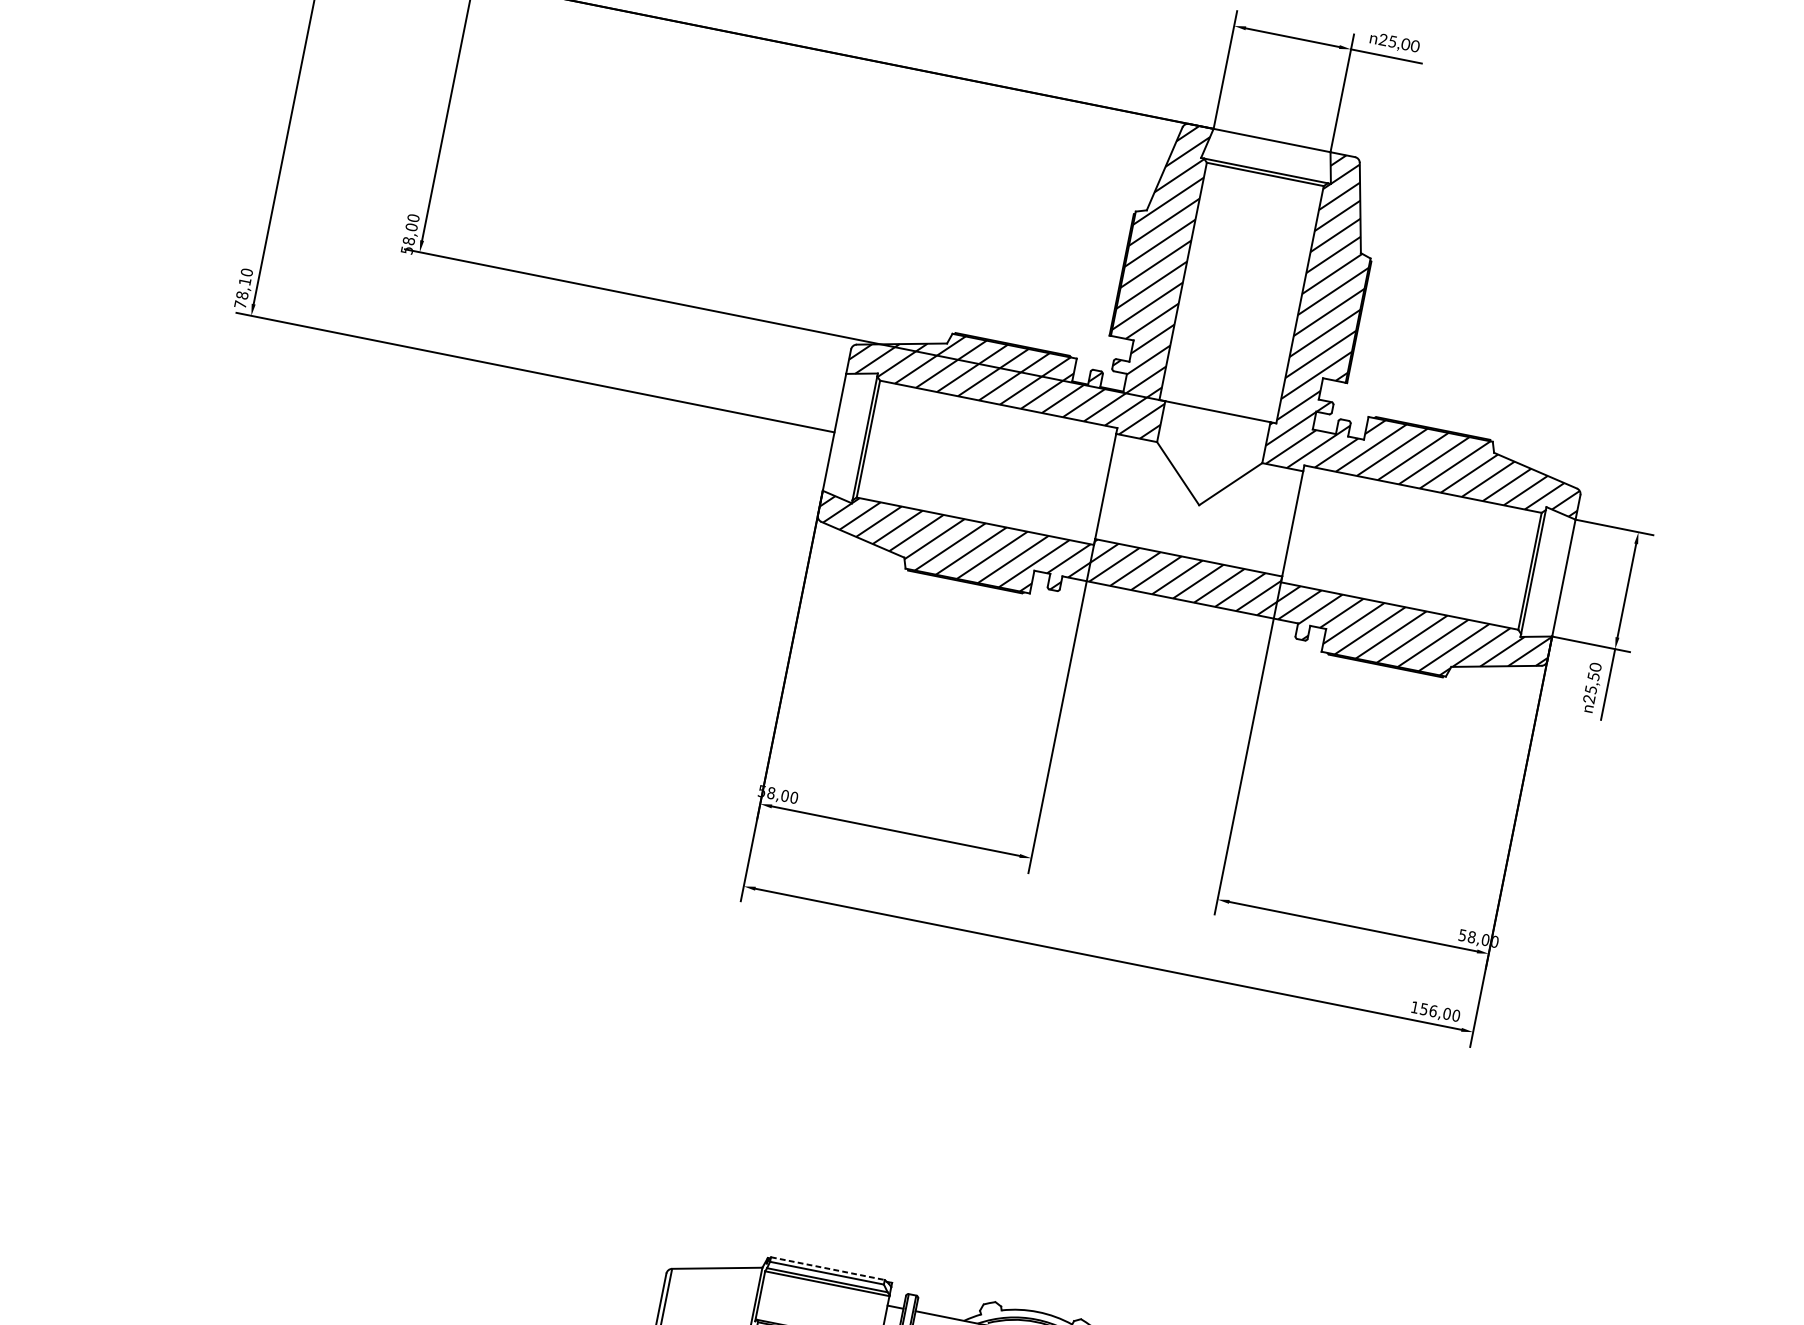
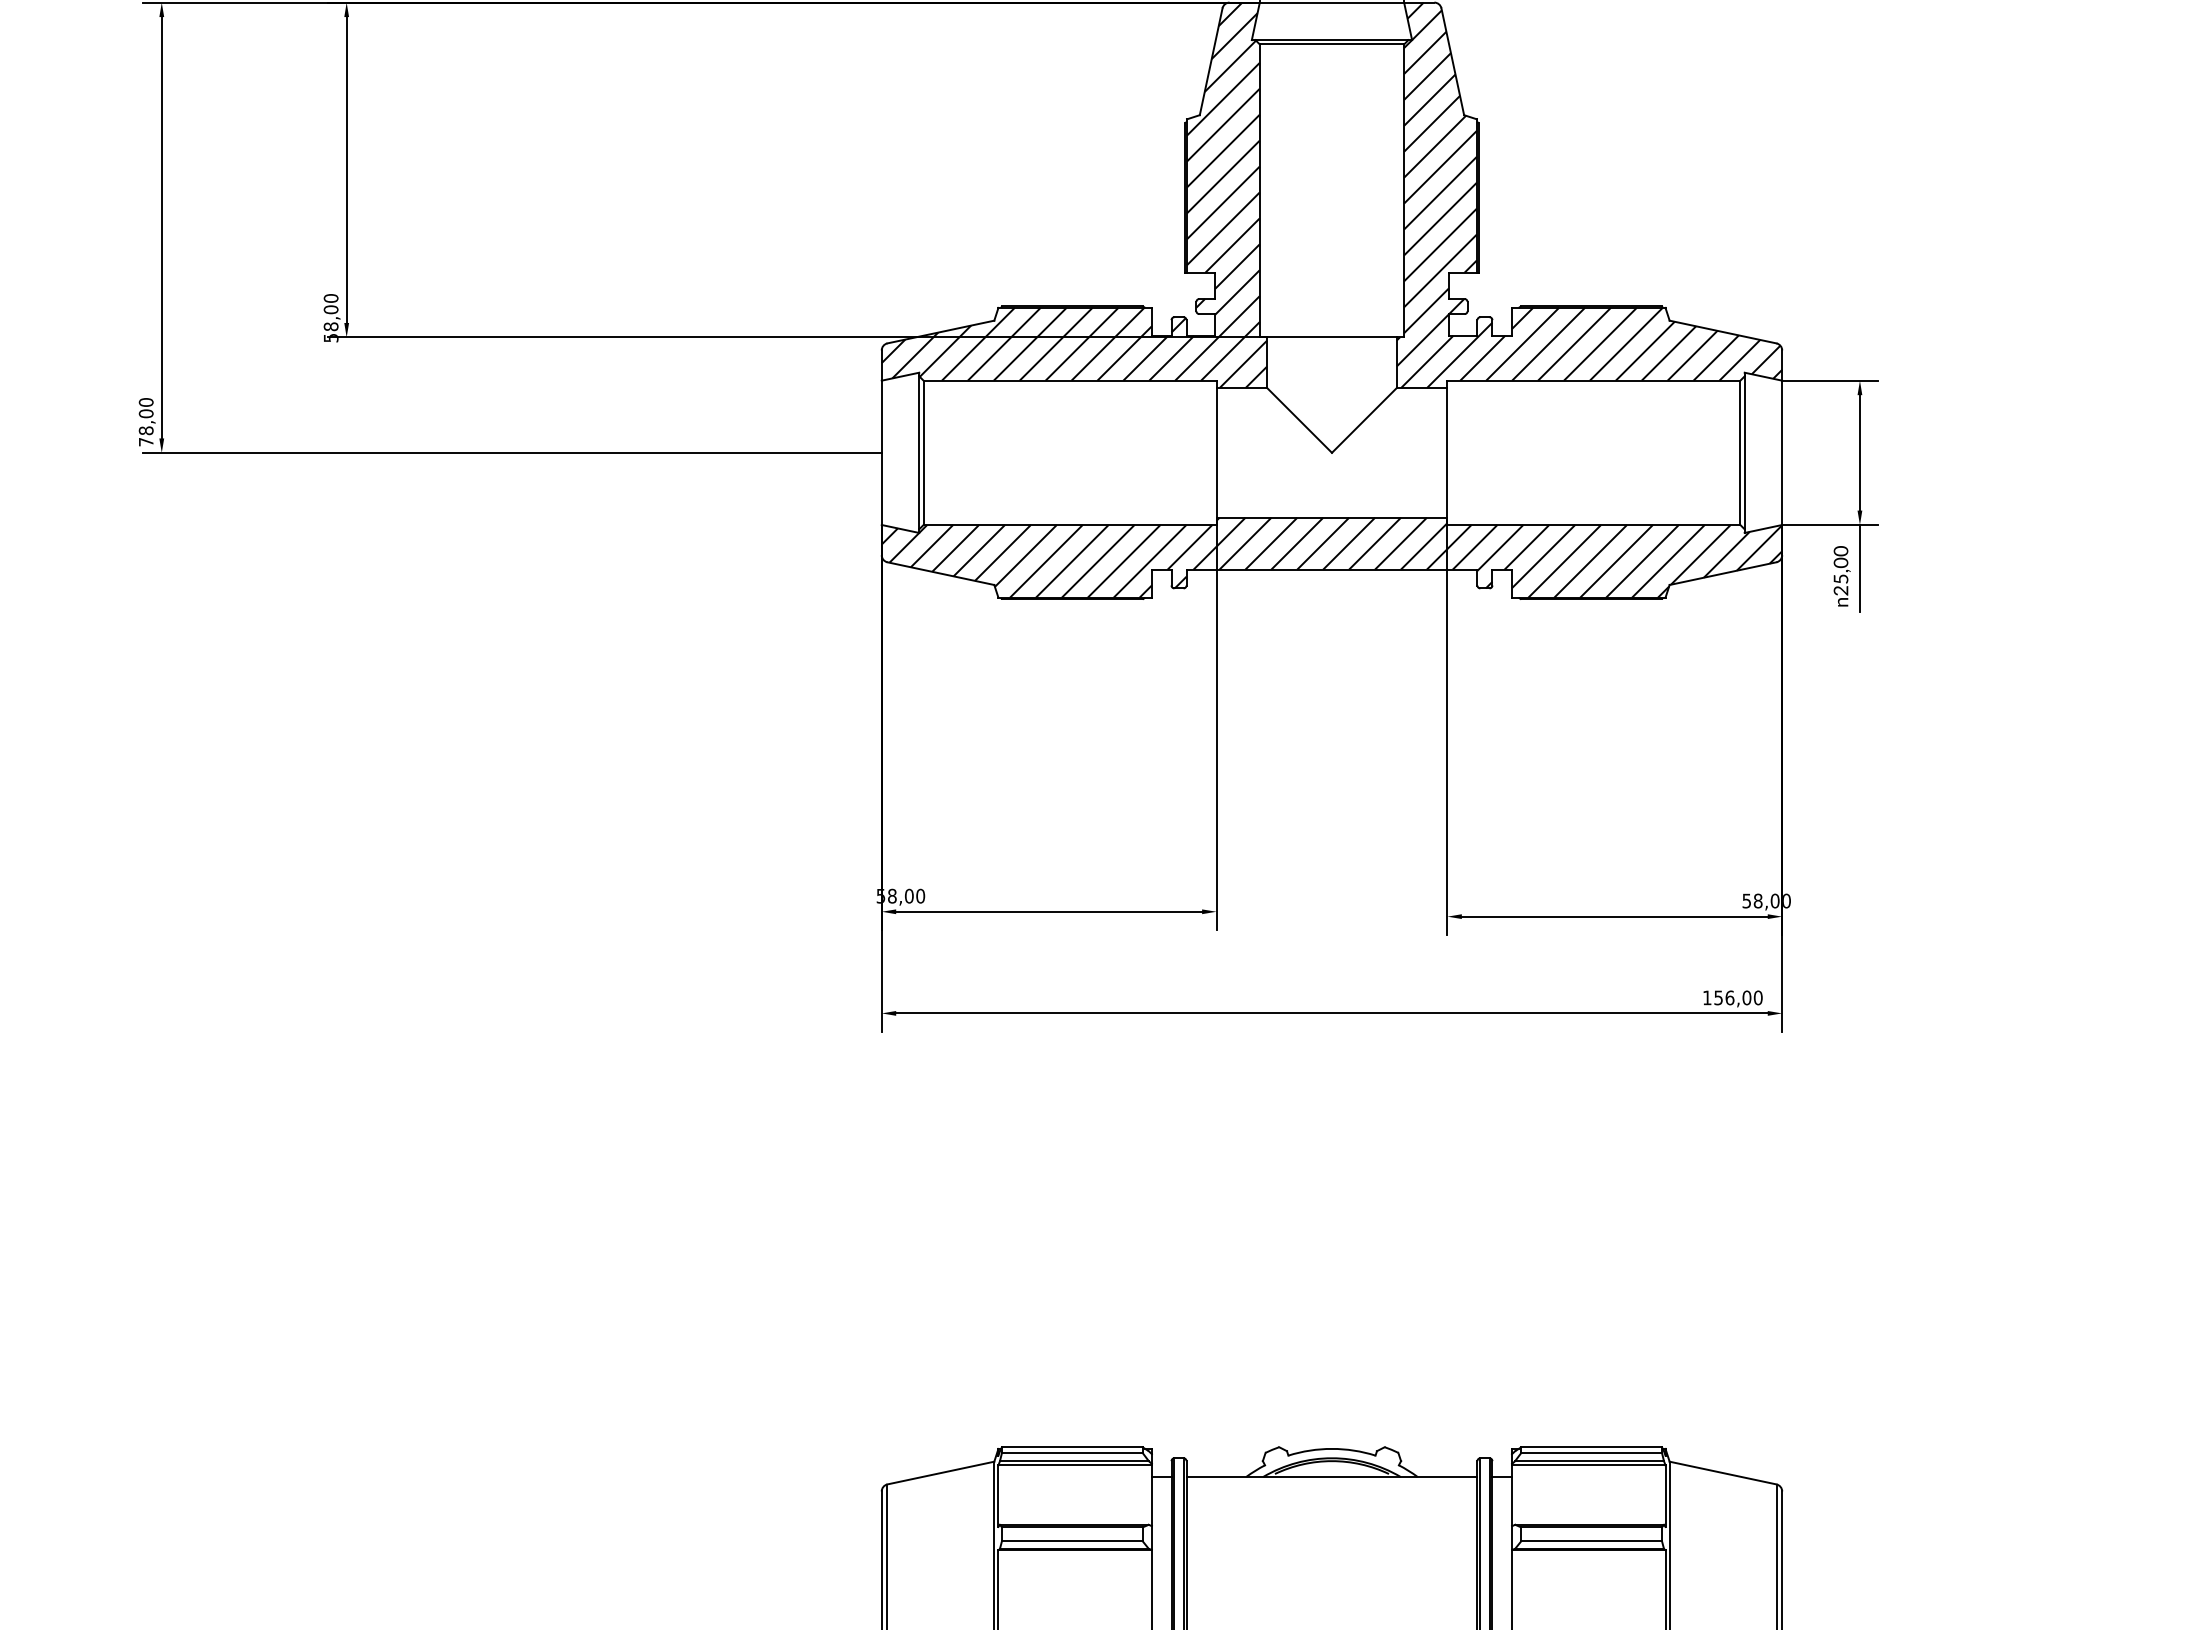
text: (244, 281) -> (145, 413), 78,10 -> 78,00
text: (1593, 676) -> (1840, 562), 25,50 -> 25,00
line: (828, 1268) -> (1072, 1447), dashed -> solid

